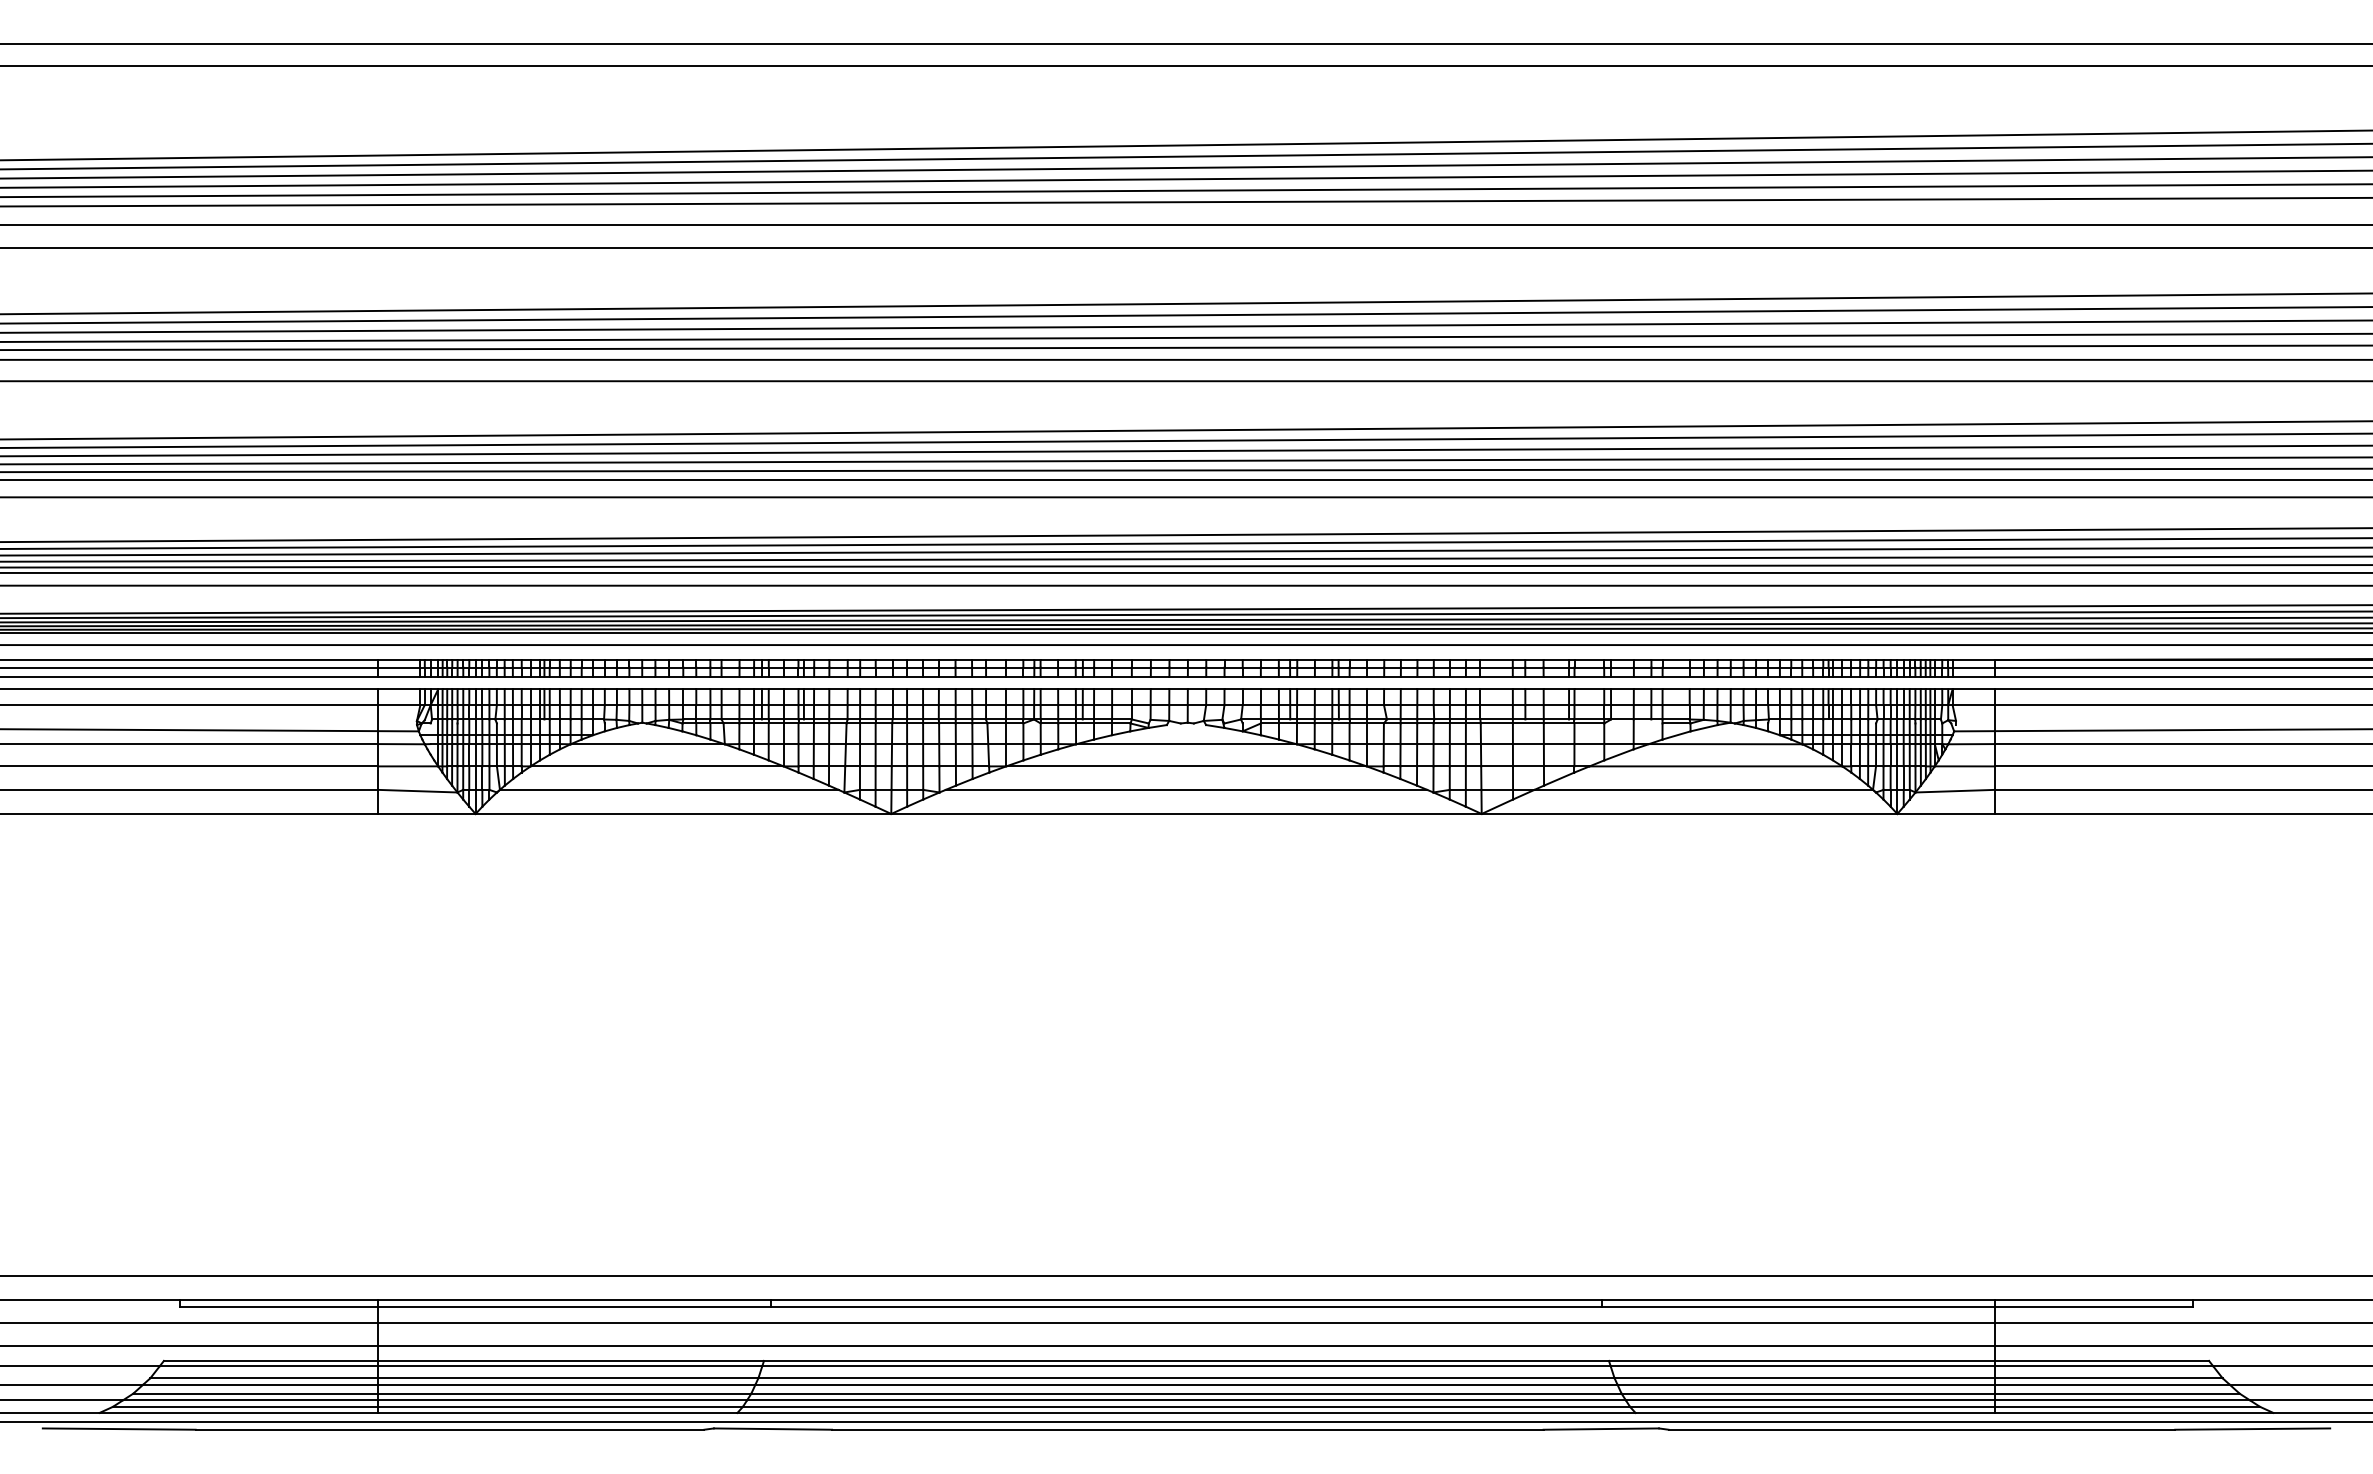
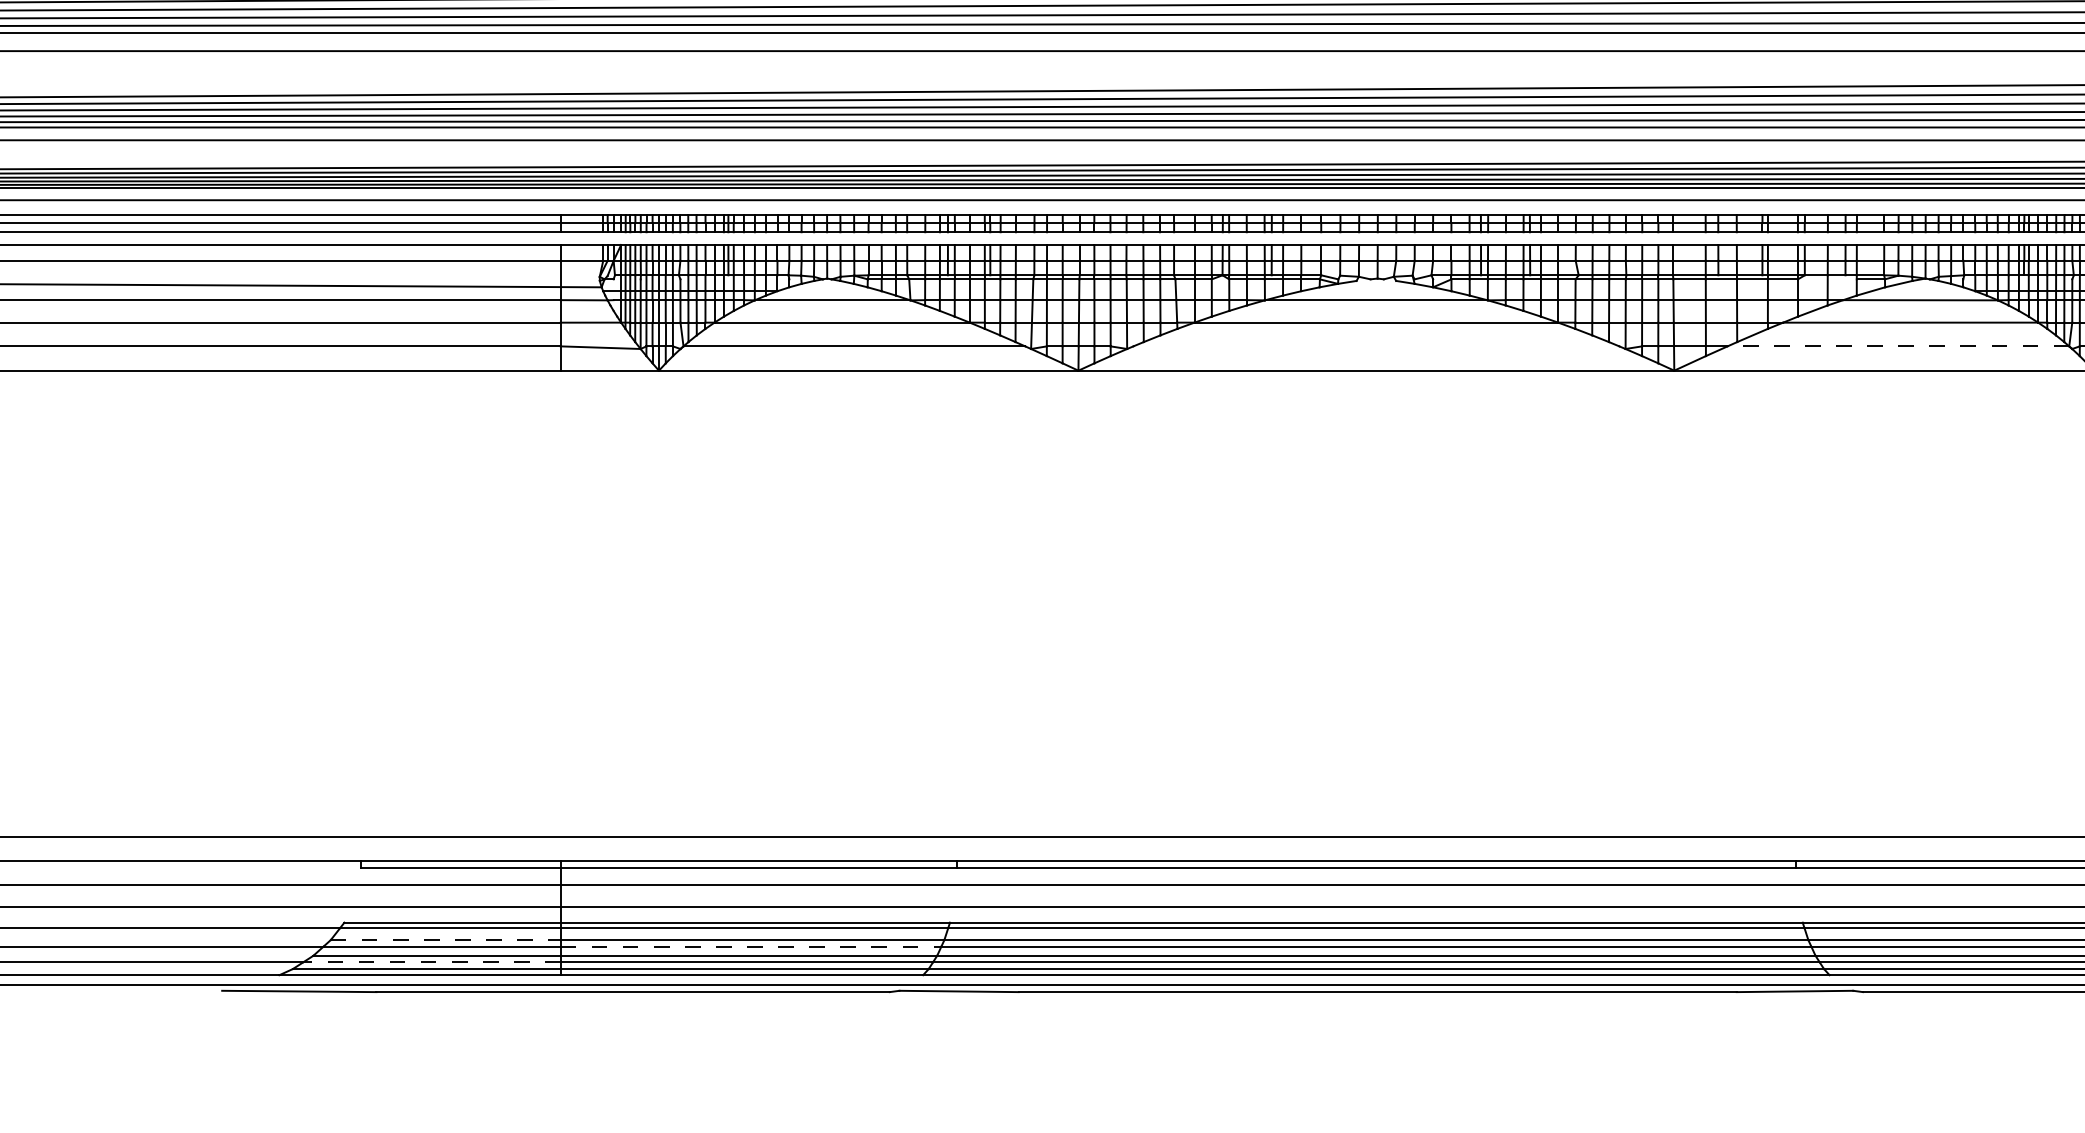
line: (1186, 789) -> (1376, 345), removed
line: (1703, 789) -> (1898, 345), solid -> dashed
line: (264, 1378) -> (445, 940), solid -> dashed
line: (566, 1384) -> (750, 946), solid -> dashed
line: (250, 1400) -> (431, 962), solid -> dashed

